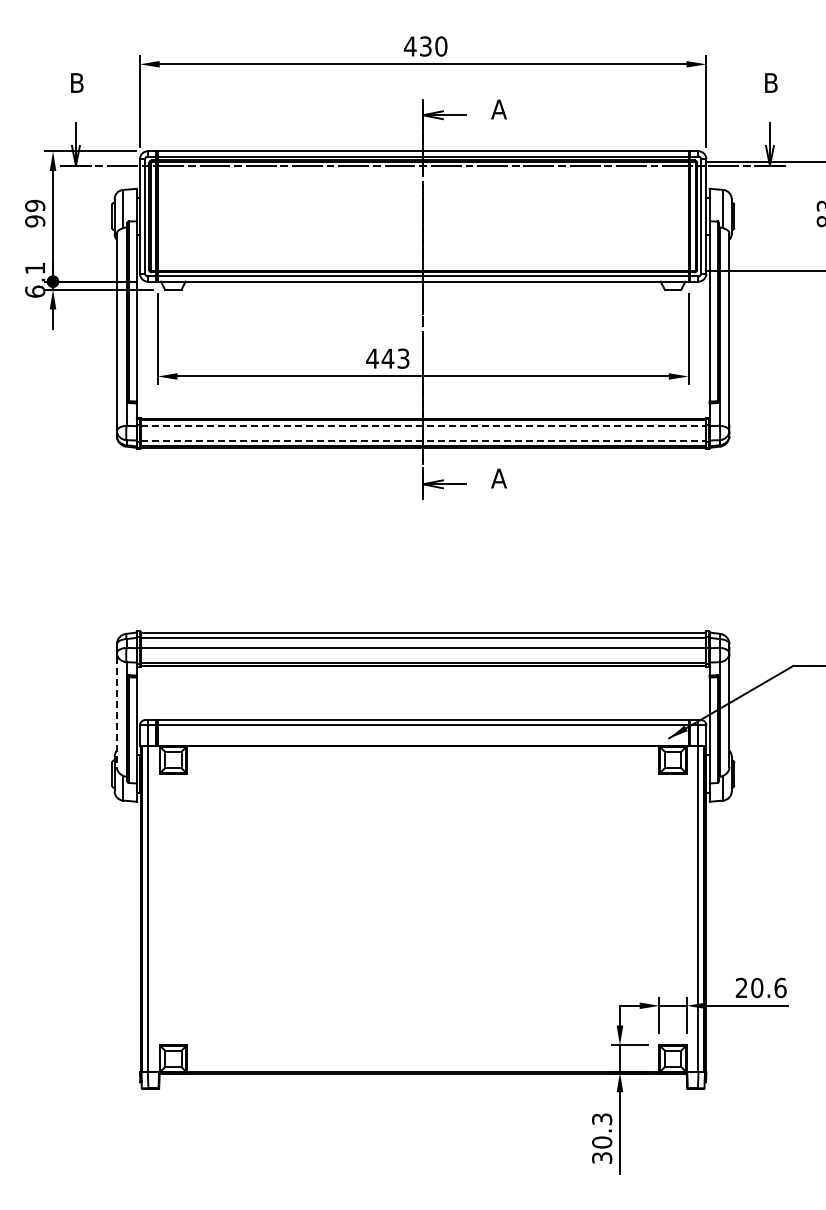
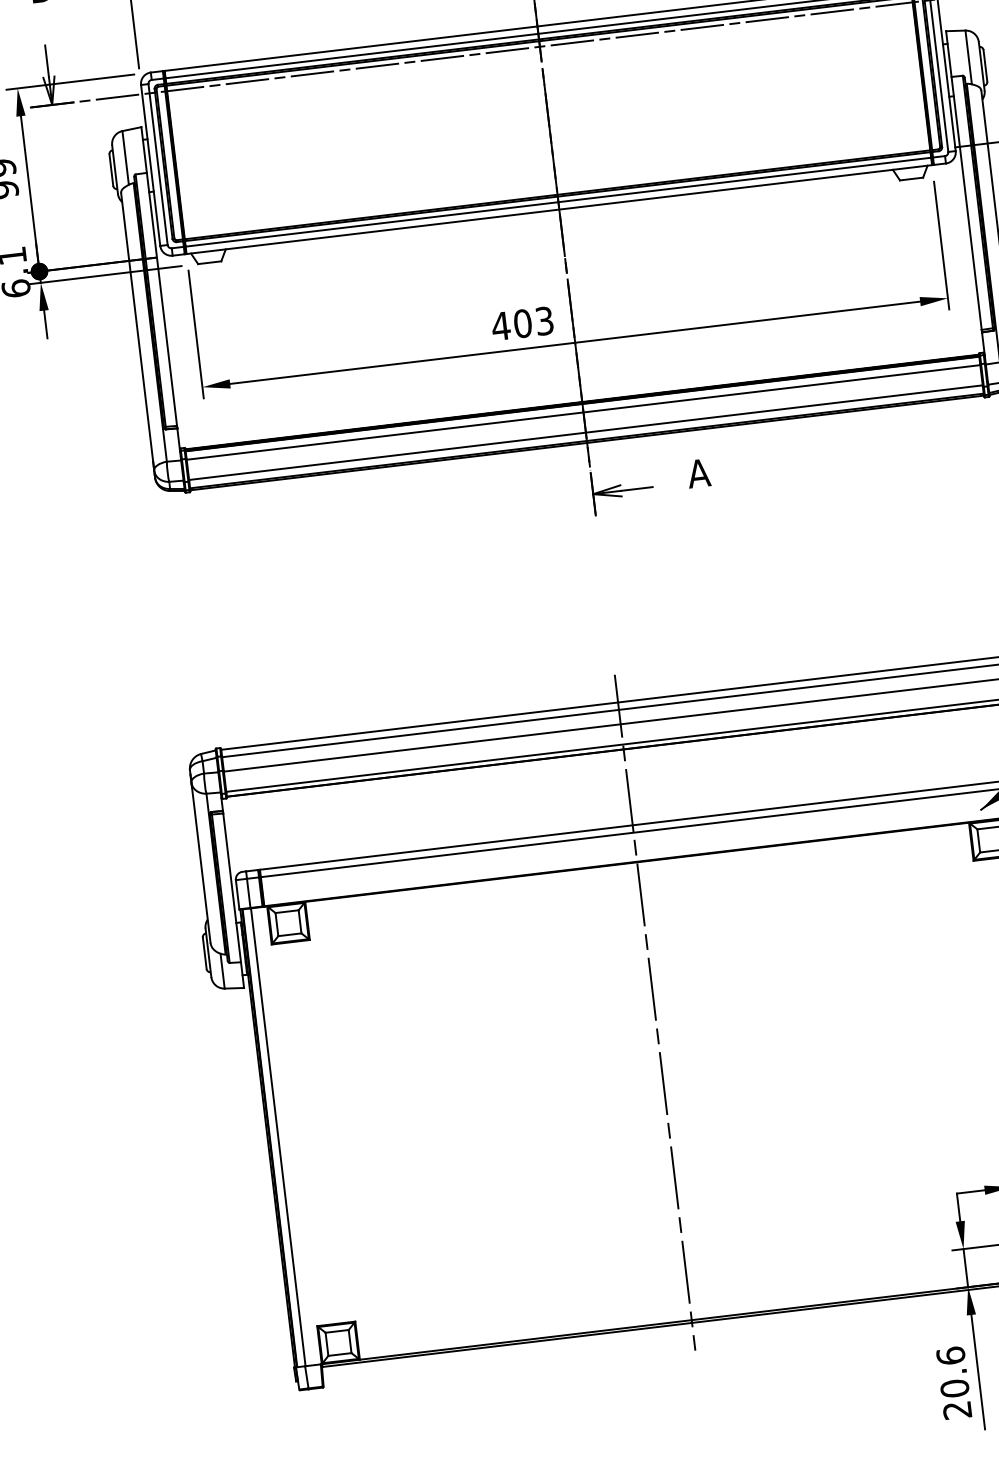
text: (387, 358) -> (522, 323), 443 -> 403
line: (423, 426) -> (584, 412), dashed -> solid
line: (423, 440) -> (586, 432), dashed -> solid
line: (116, 712) -> (200, 866), dashed -> solid
line: (423, 853) -> (655, 1012), added
text: (602, 1138) -> (954, 1382), 30.3 -> 20.6

